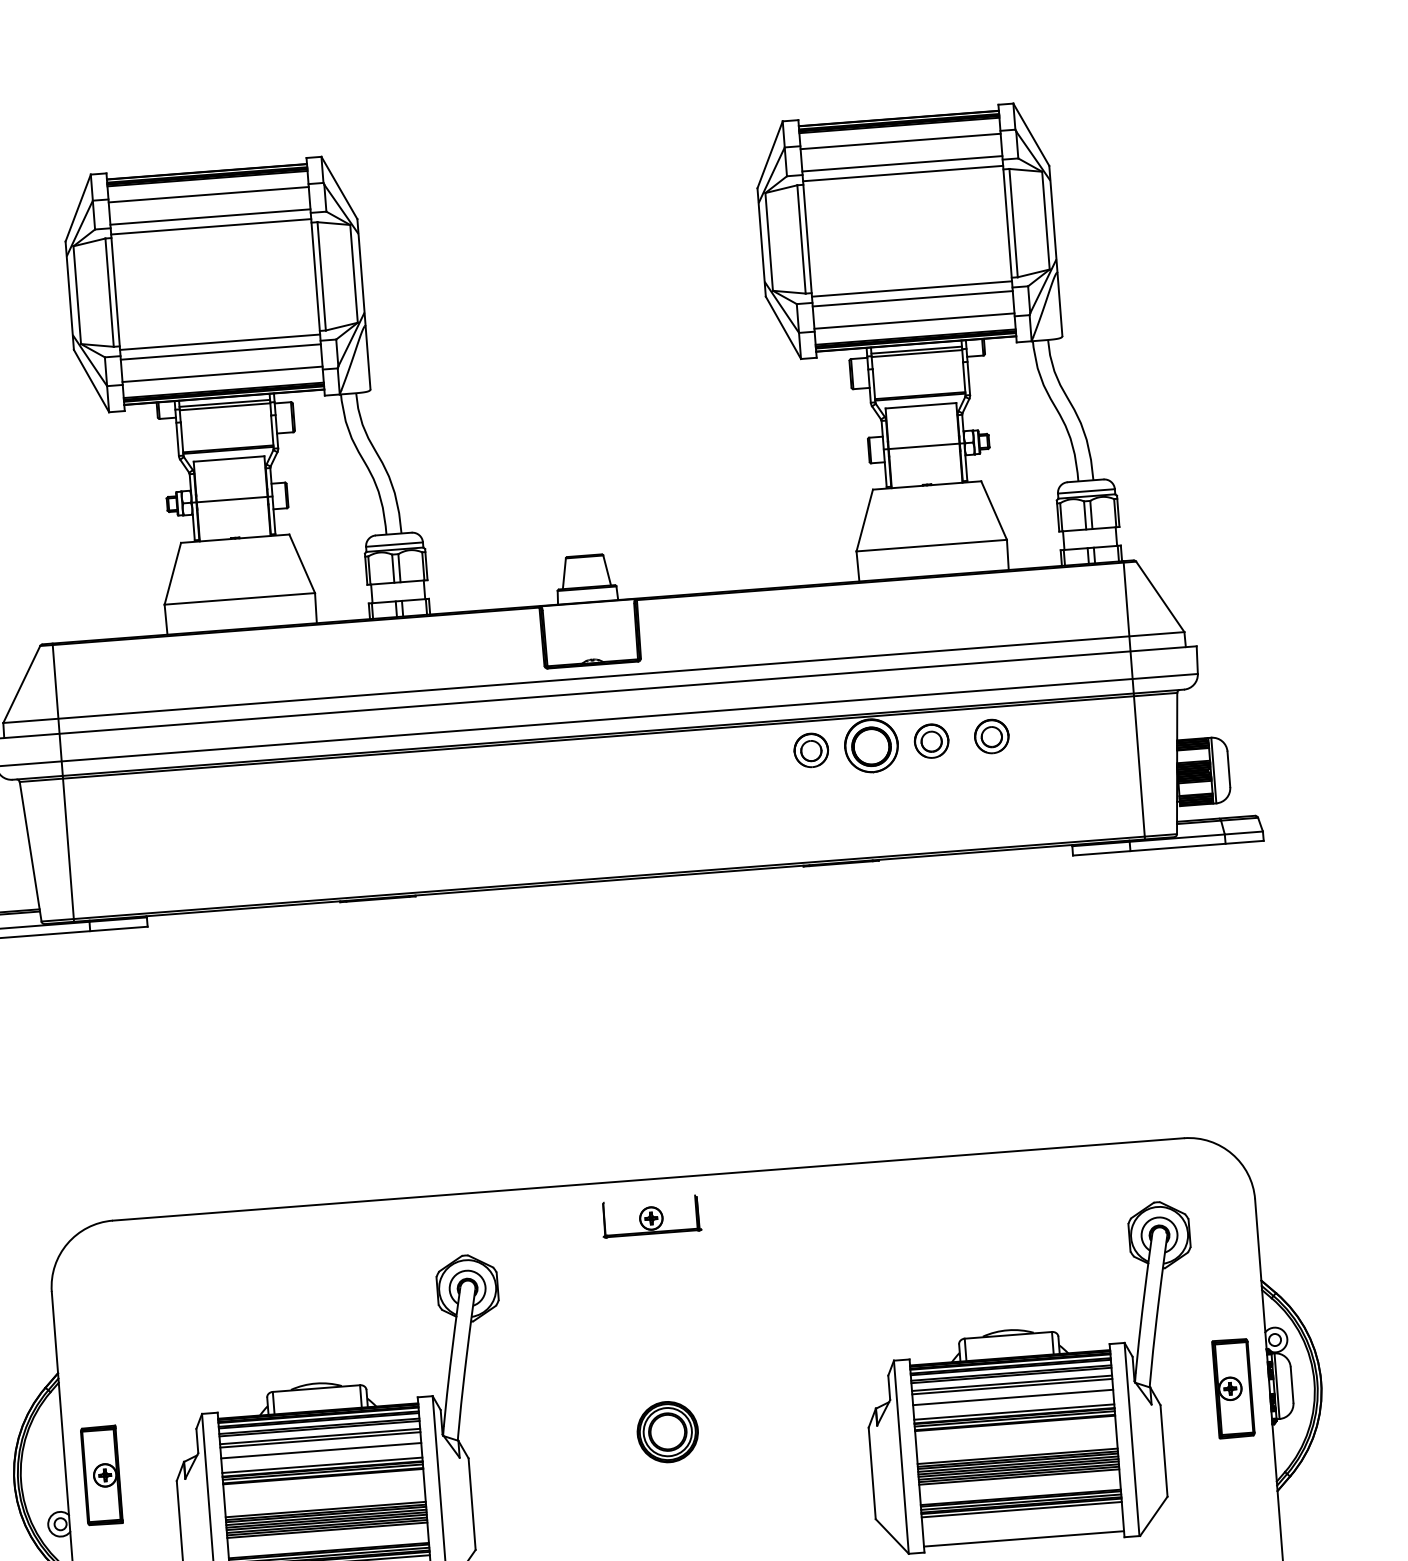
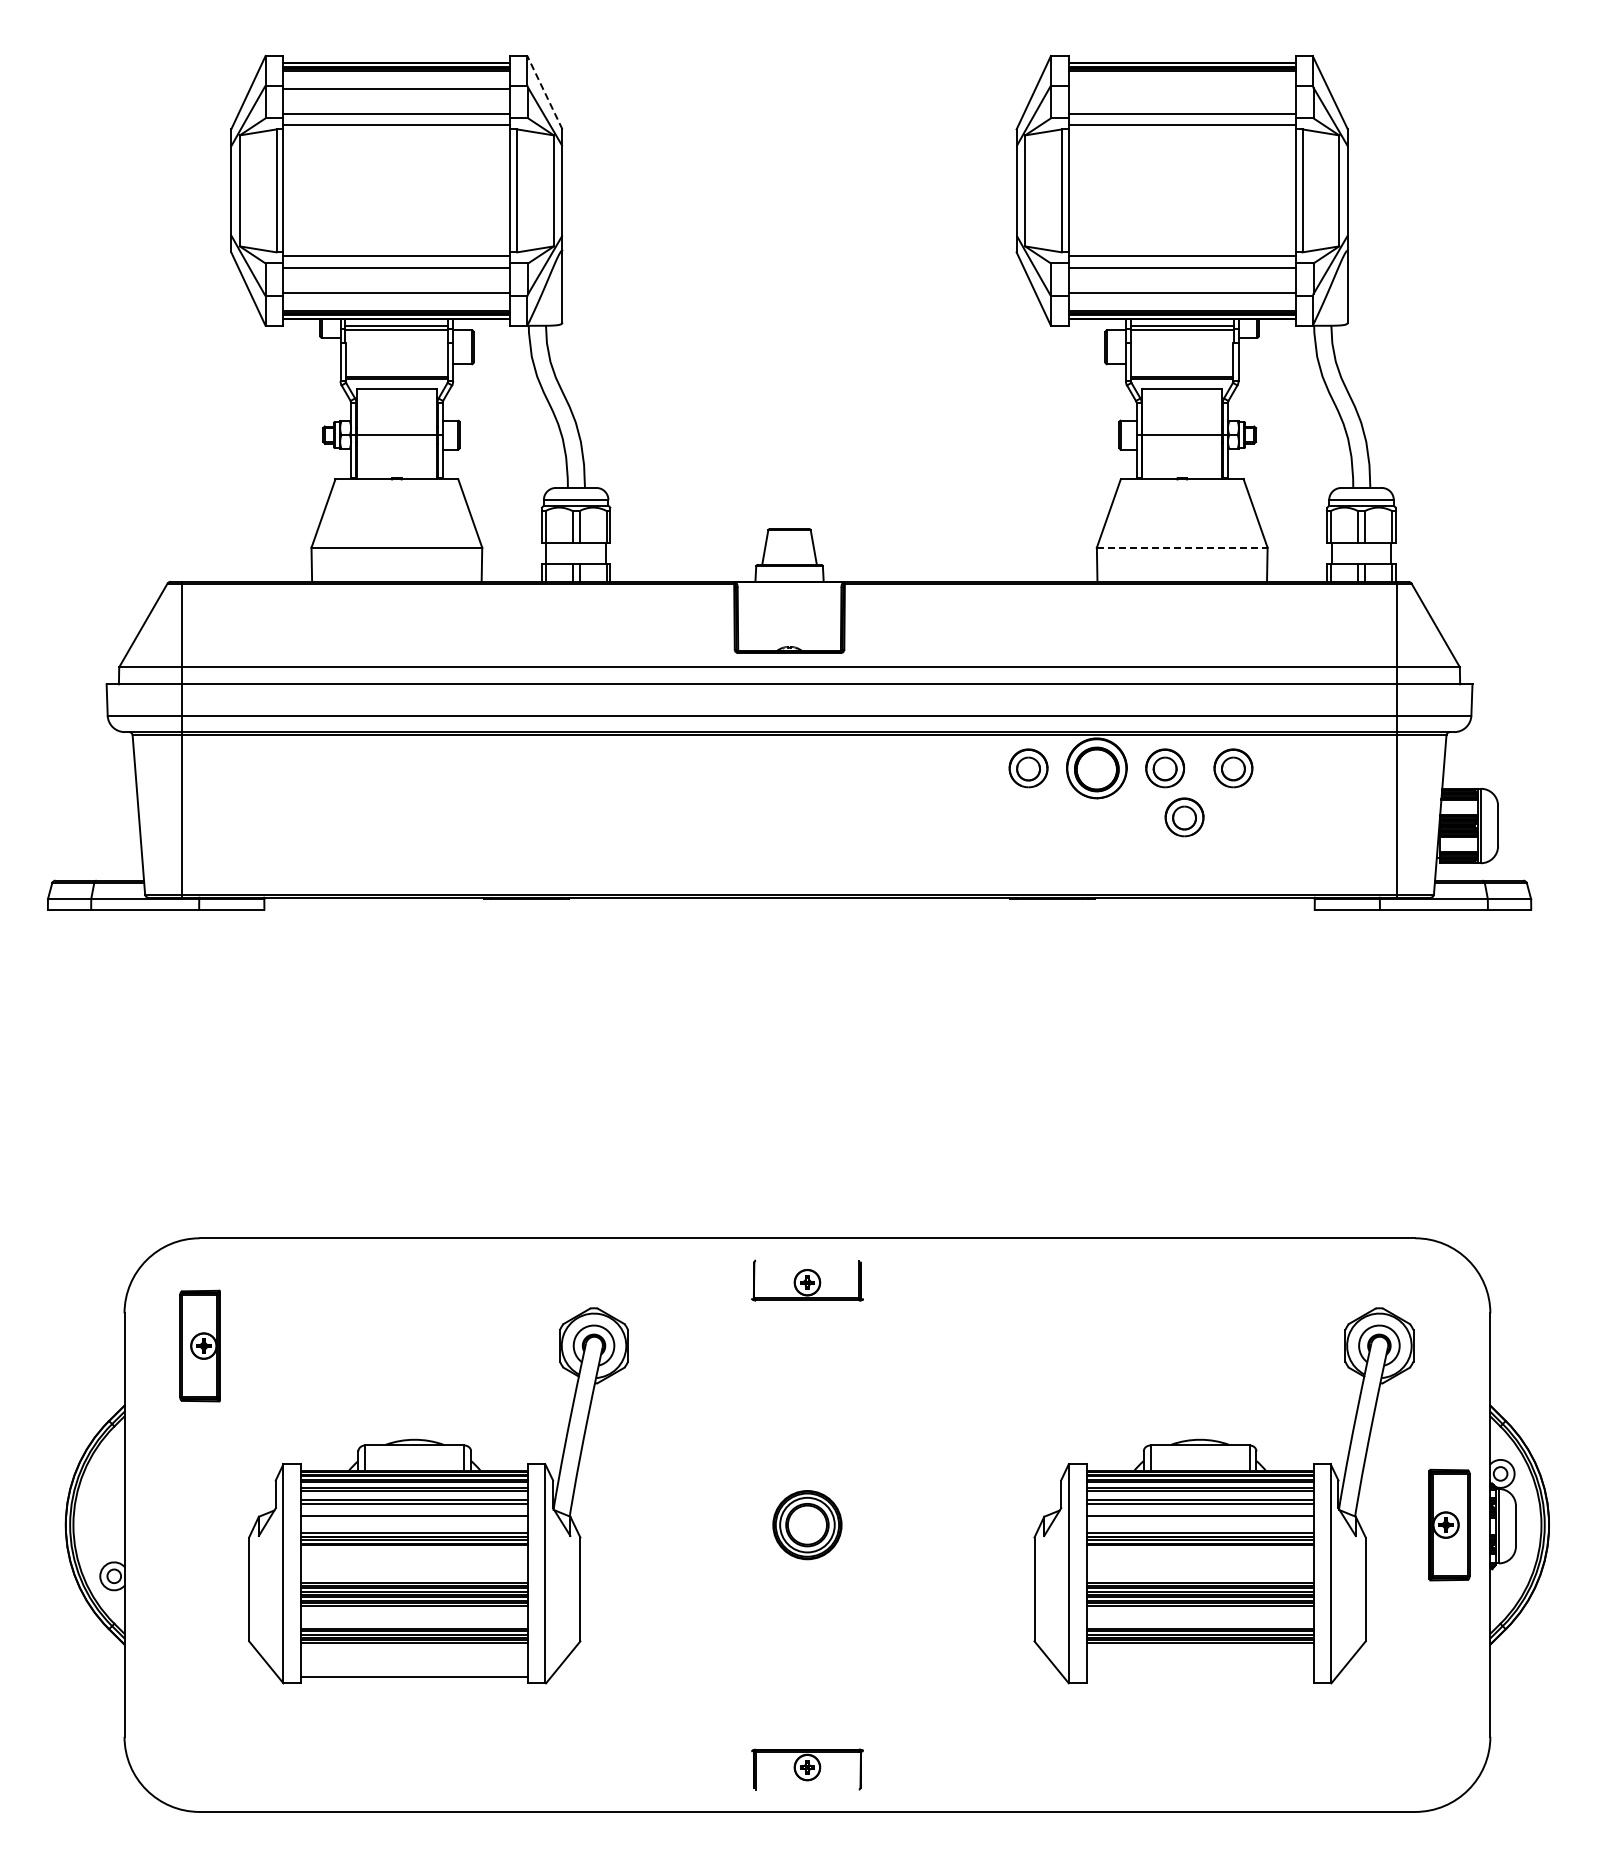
line: (899, 141) -> (1181, 88), removed
line: (339, 187) -> (544, 92), solid -> dashed
line: (931, 545) -> (1182, 547), solid -> dashed
part: (952, 783) -> (1184, 817), added
part: (101, 1475) -> (199, 1345), moved
line: (1023, 1538) -> (1199, 1676), removed

